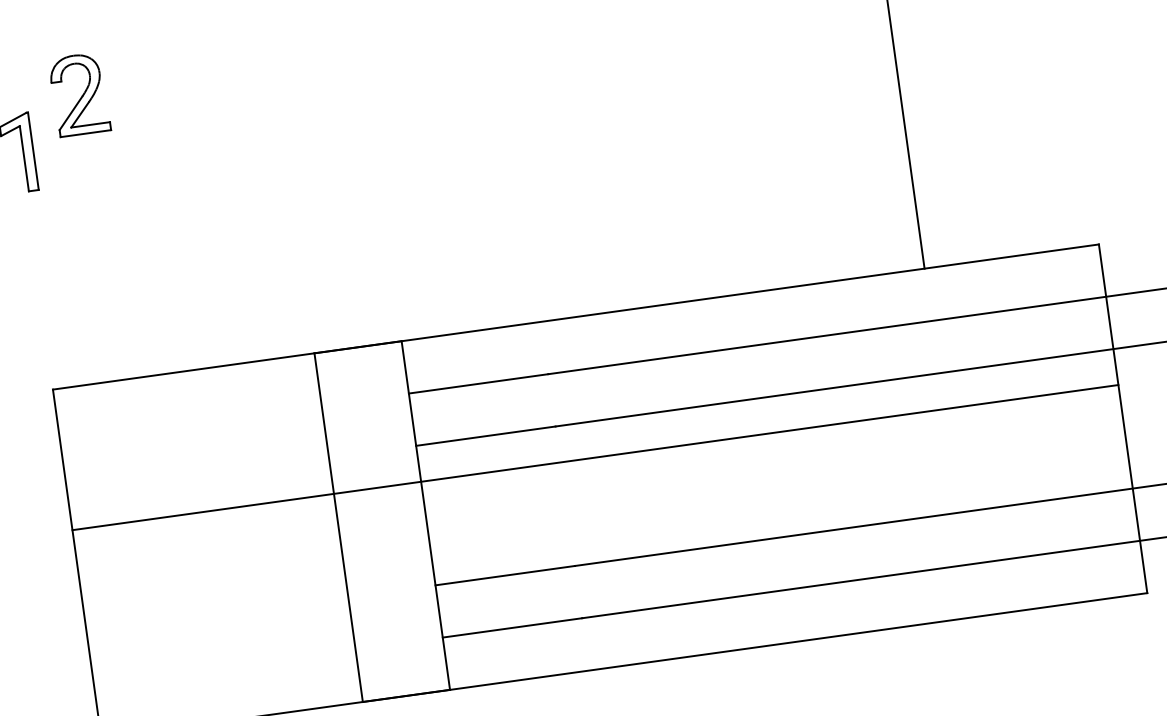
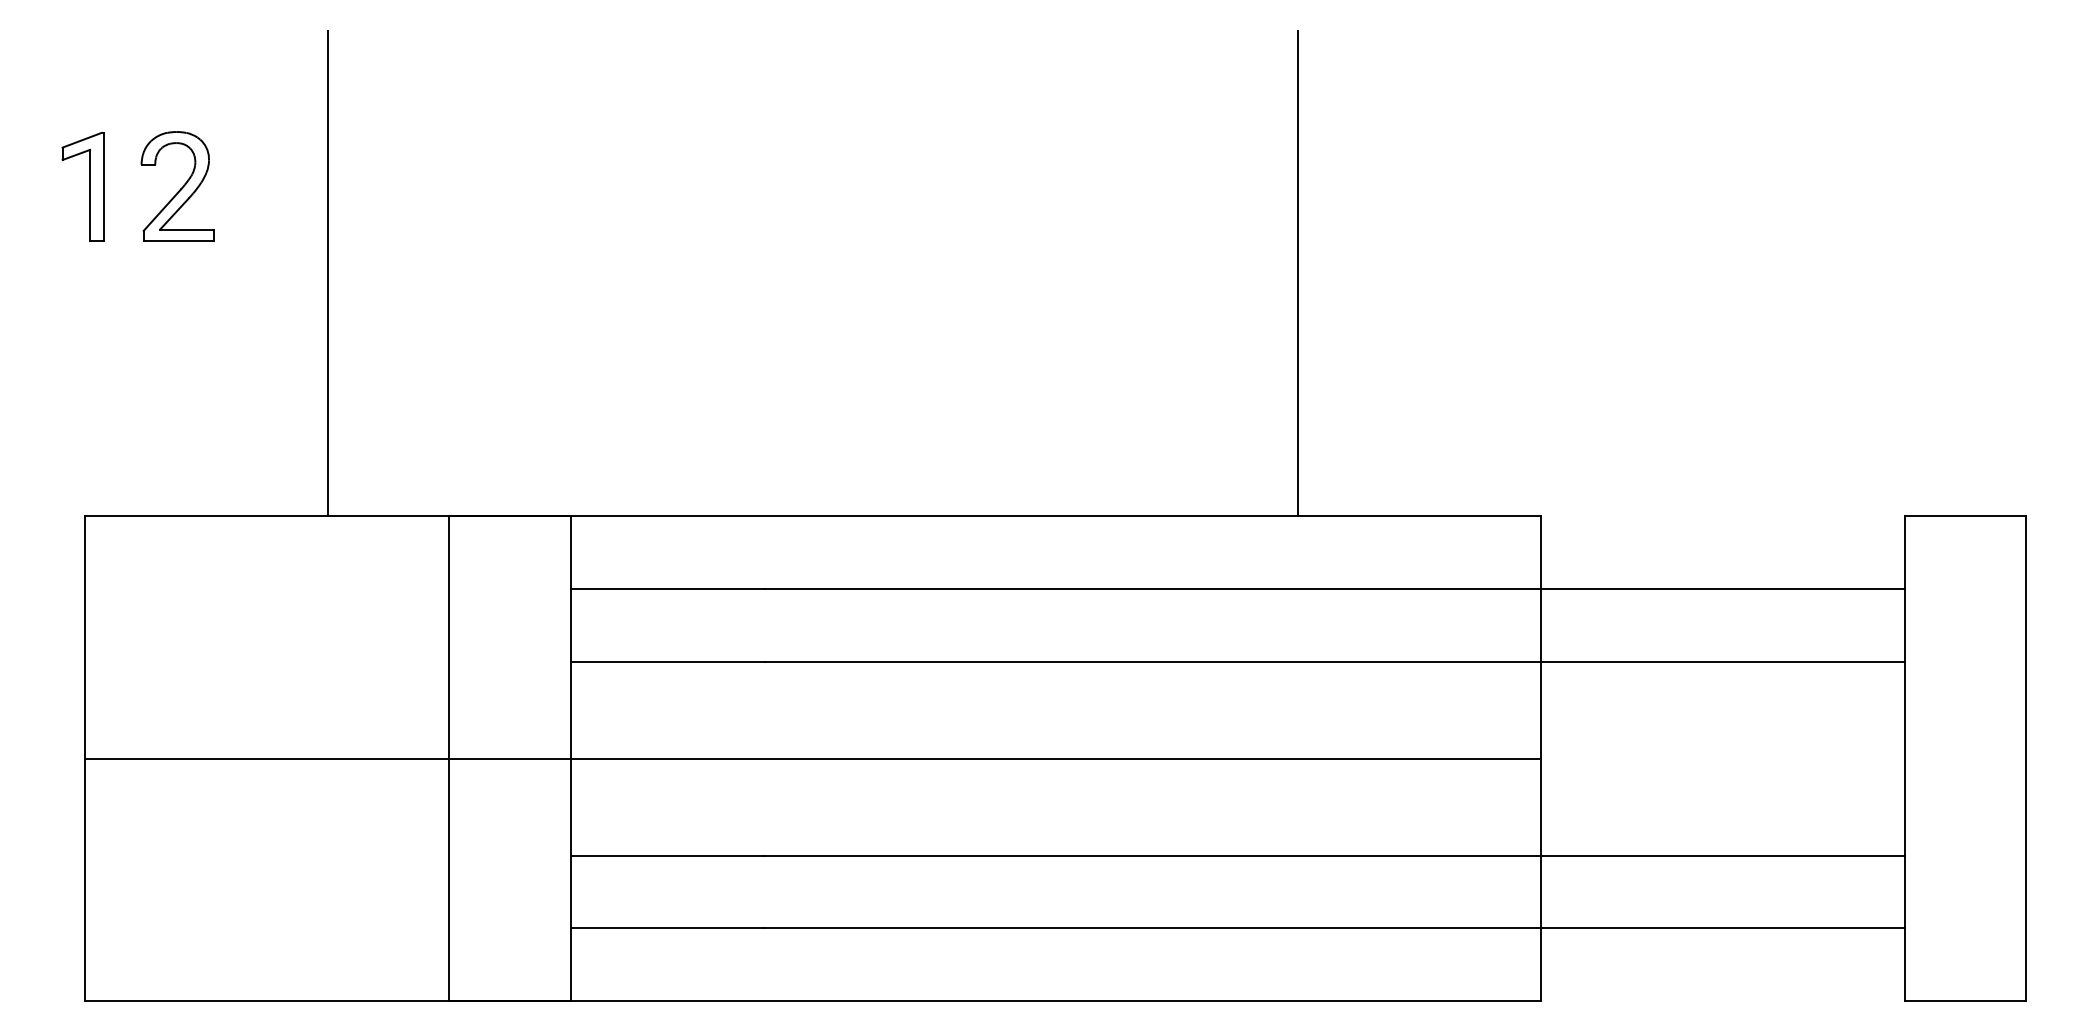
part: (79, 94) -> (177, 186), moved
line: (203, 191) -> (328, 273), added
line: (595, 457) -> (813, 758), moved

